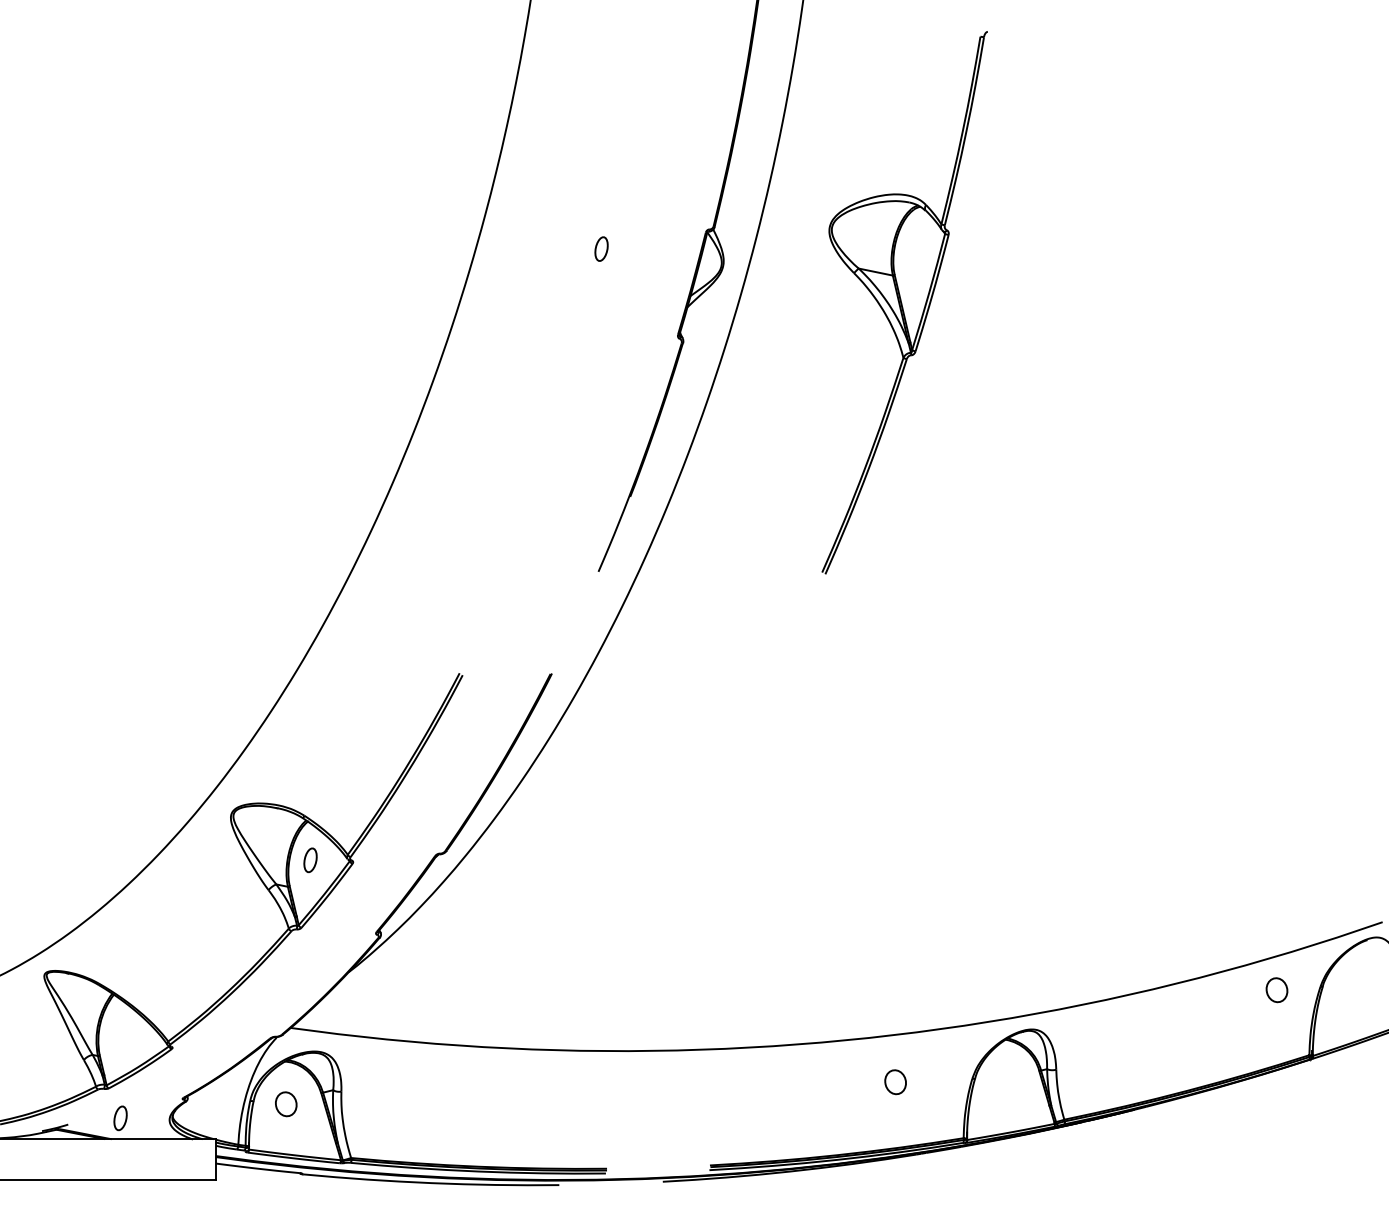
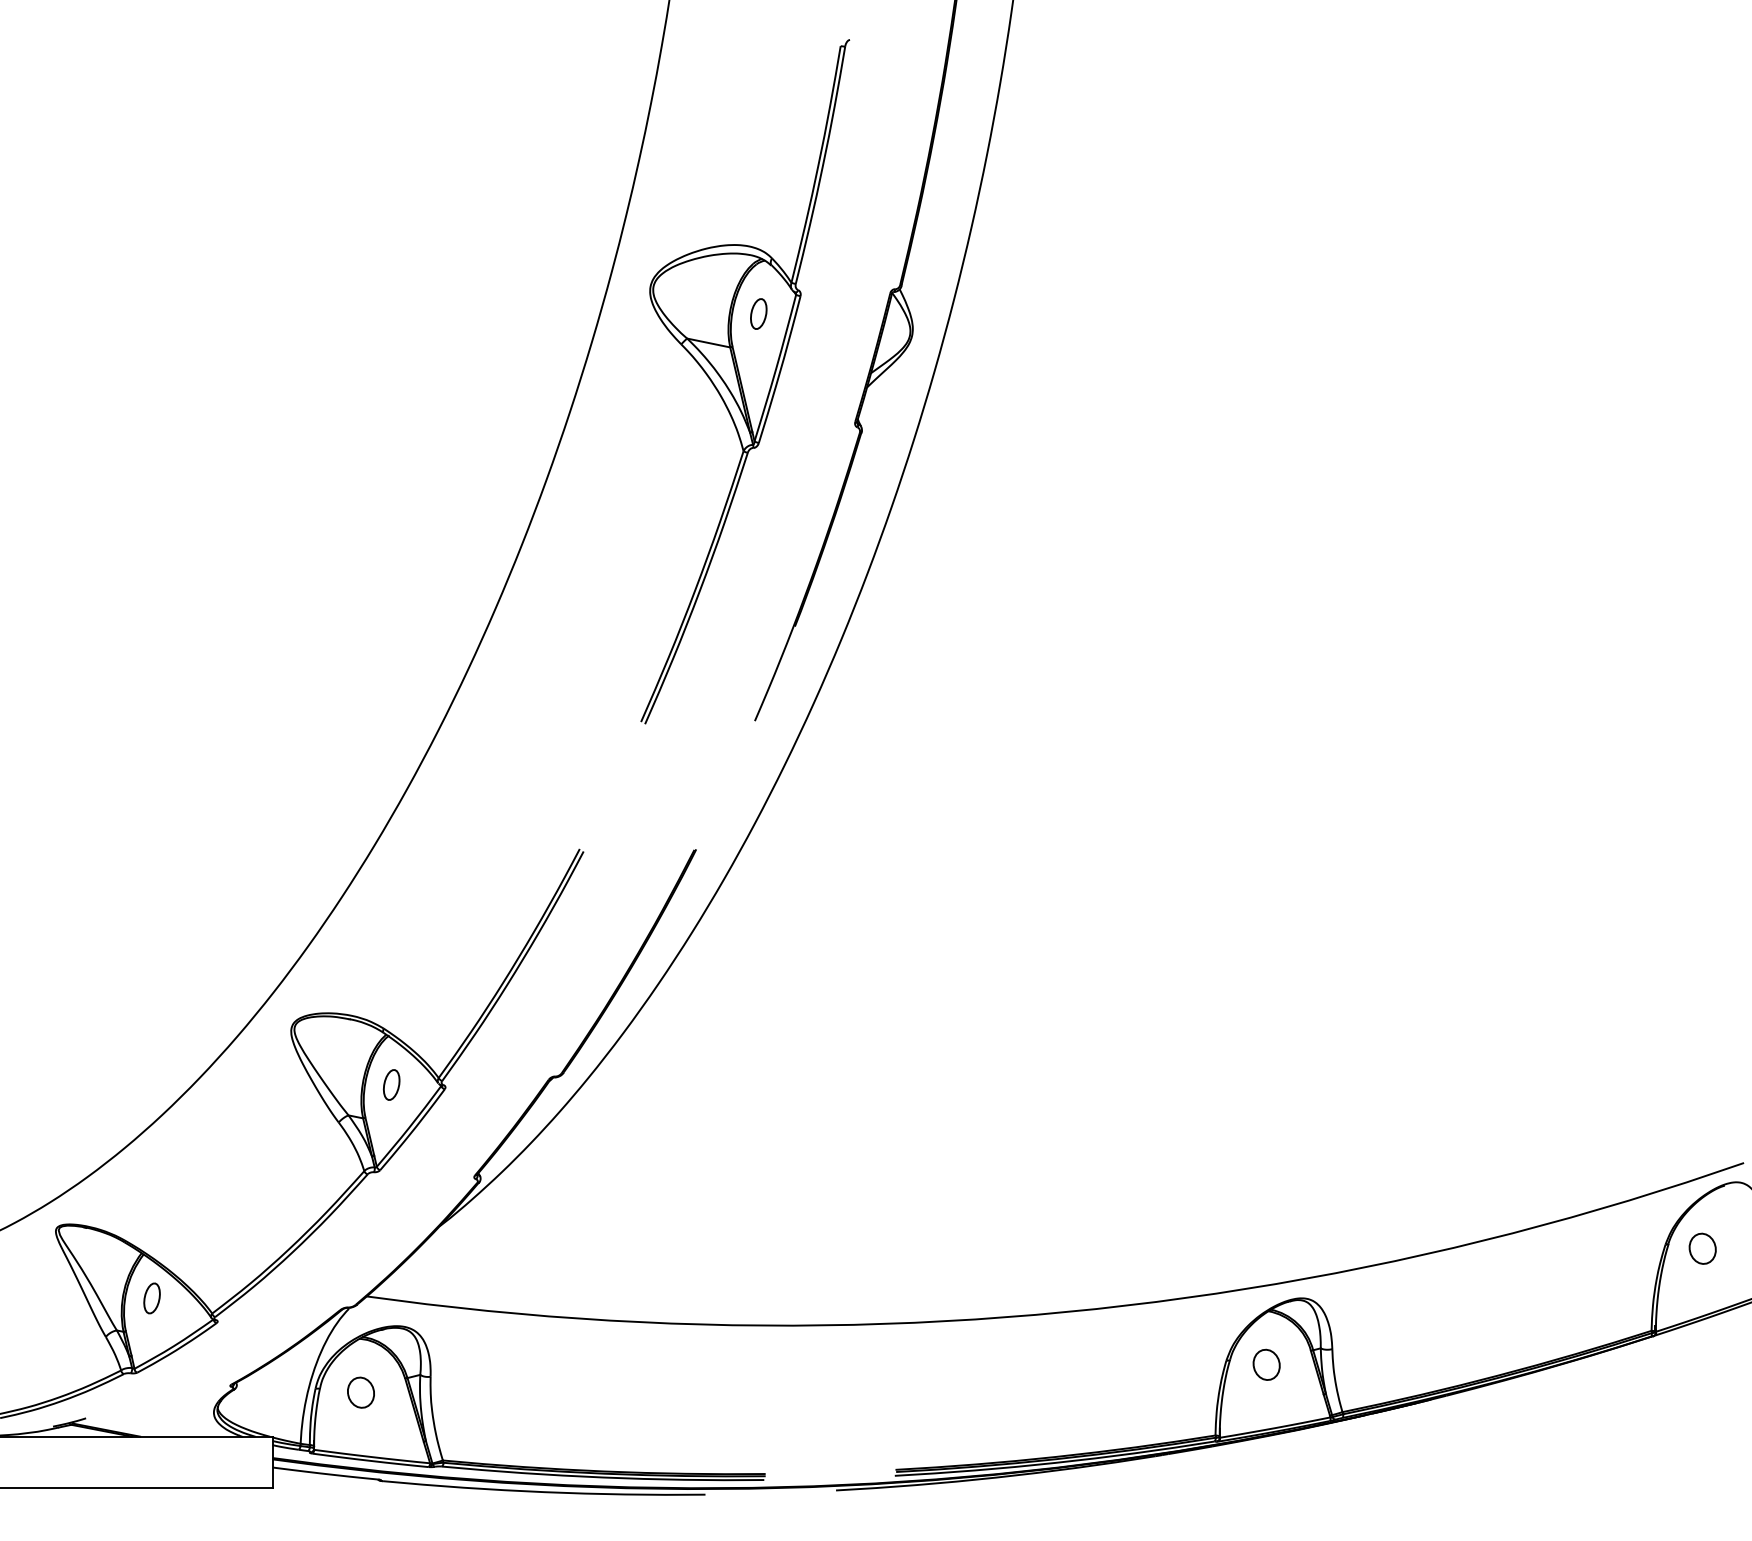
part: (904, 302) -> (745, 381), moved
part: (1276, 989) -> (1702, 1248), moved
part: (895, 1081) -> (1266, 1364), moved
part: (120, 1118) -> (151, 1298), moved

